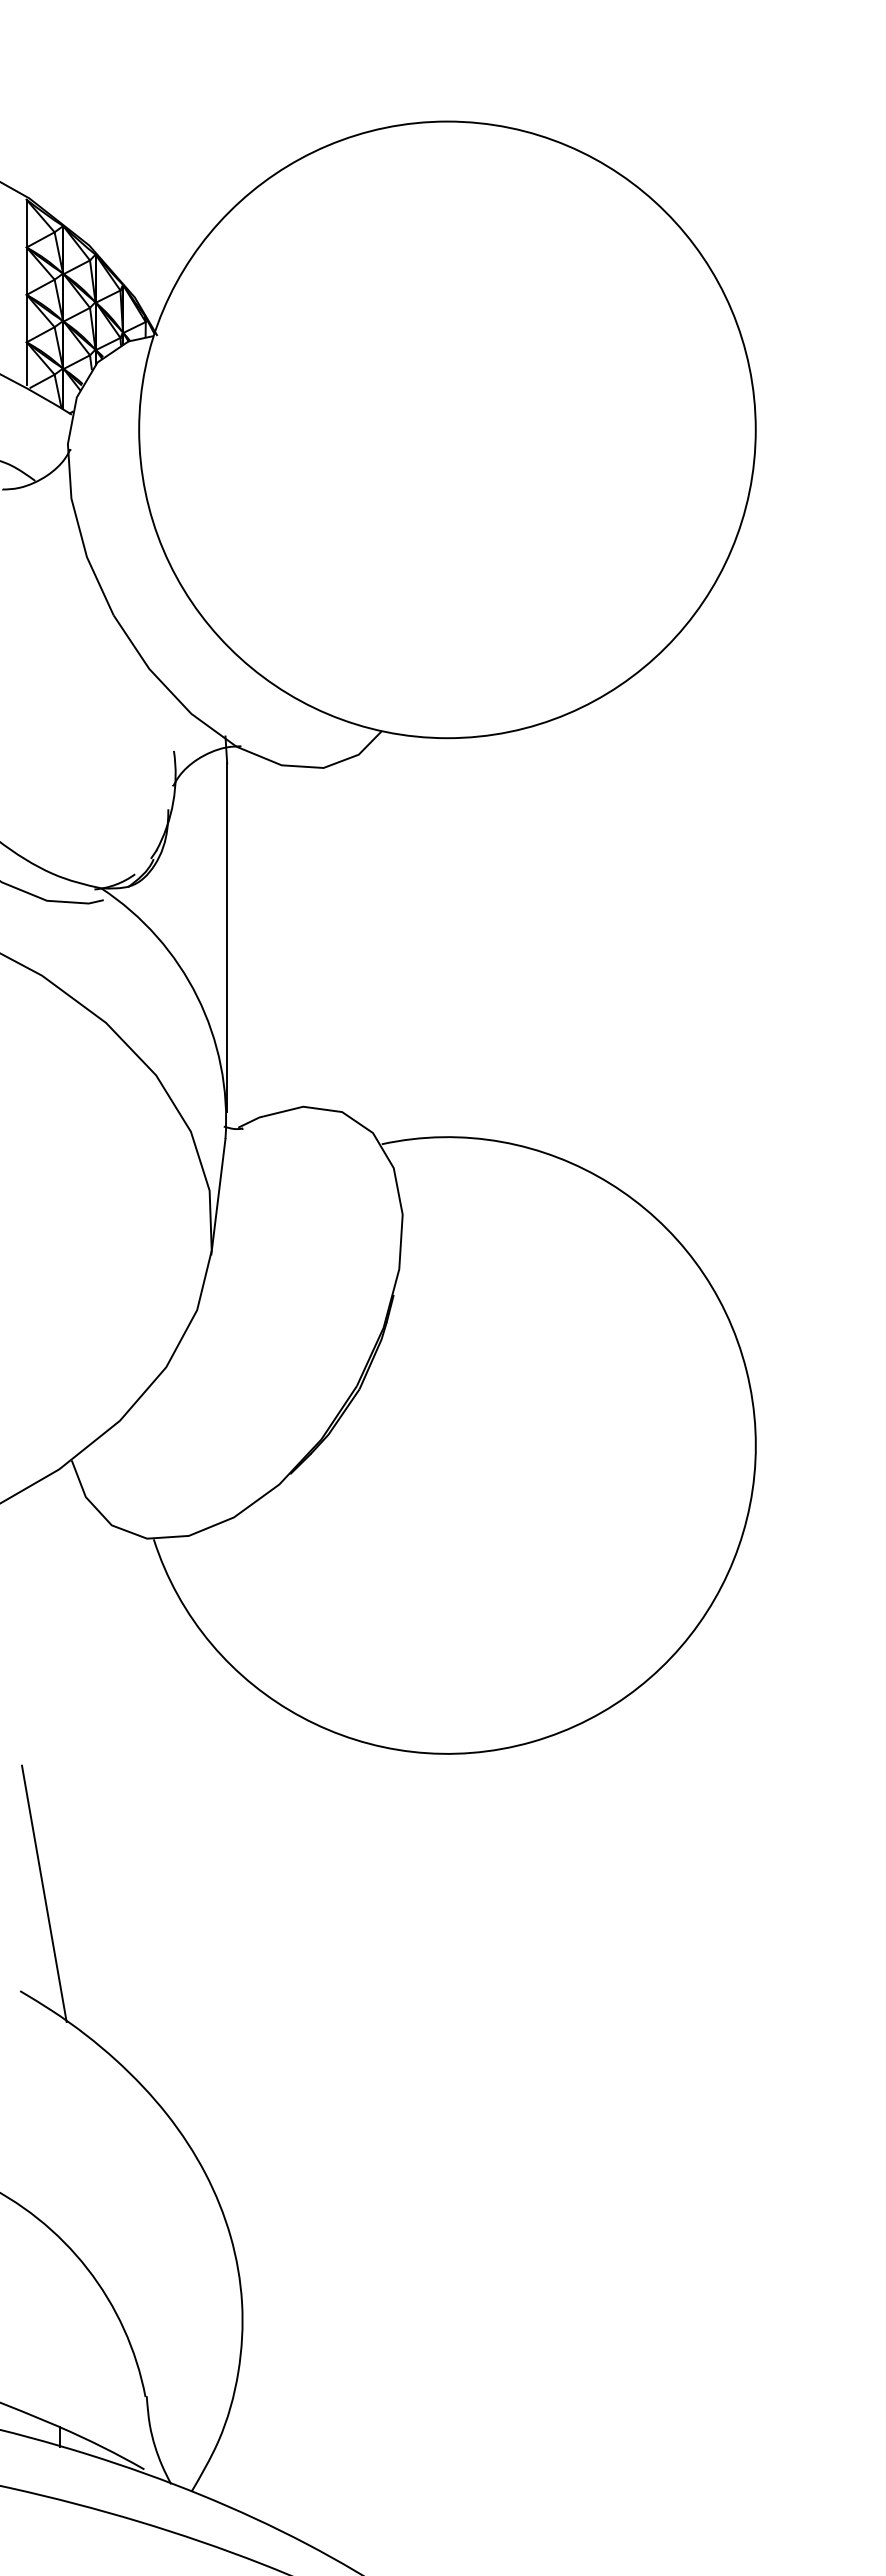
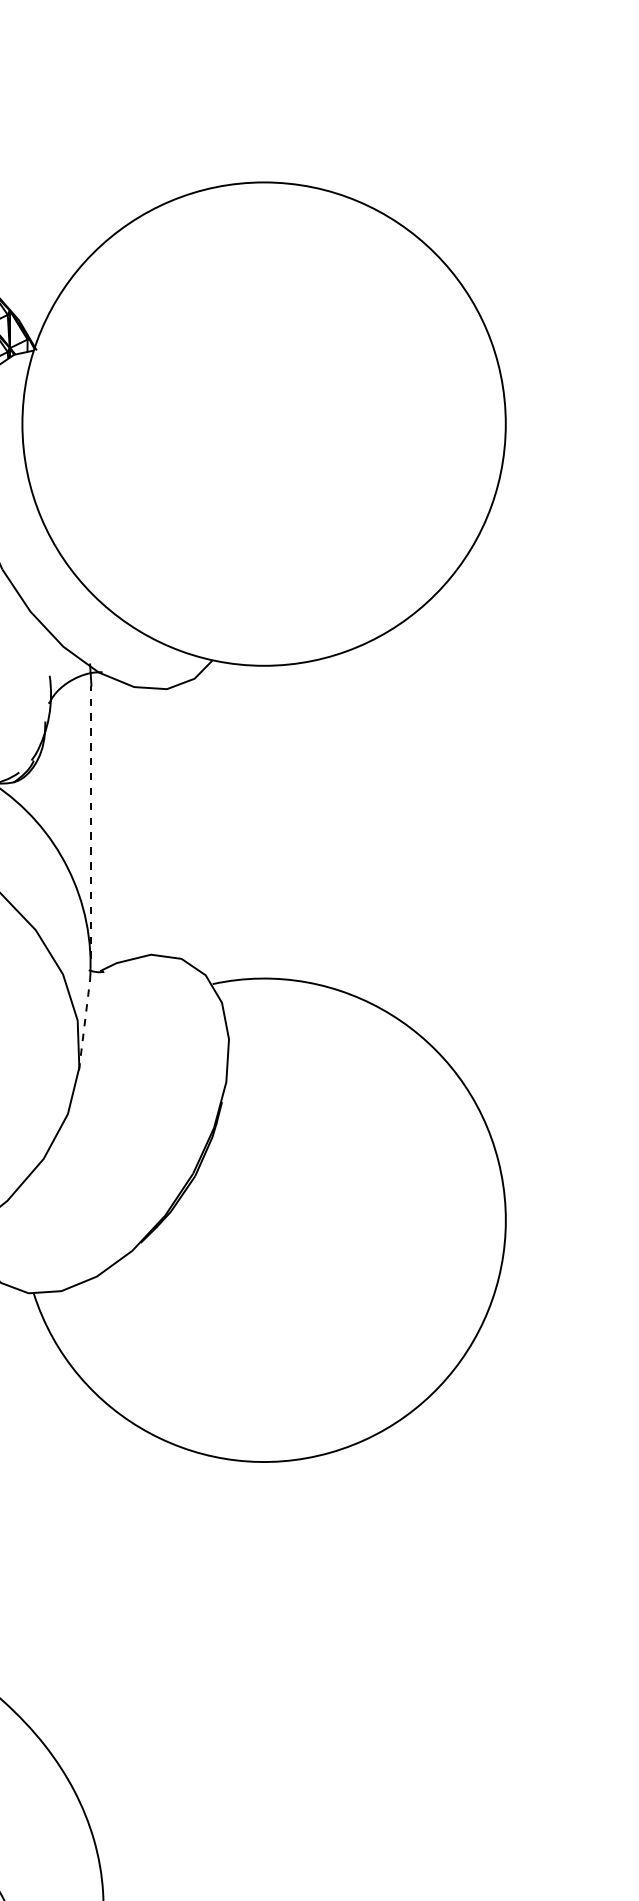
line: (227, 937) -> (91, 822), solid -> dashed
line: (218, 1196) -> (84, 1025), solid -> dashed

